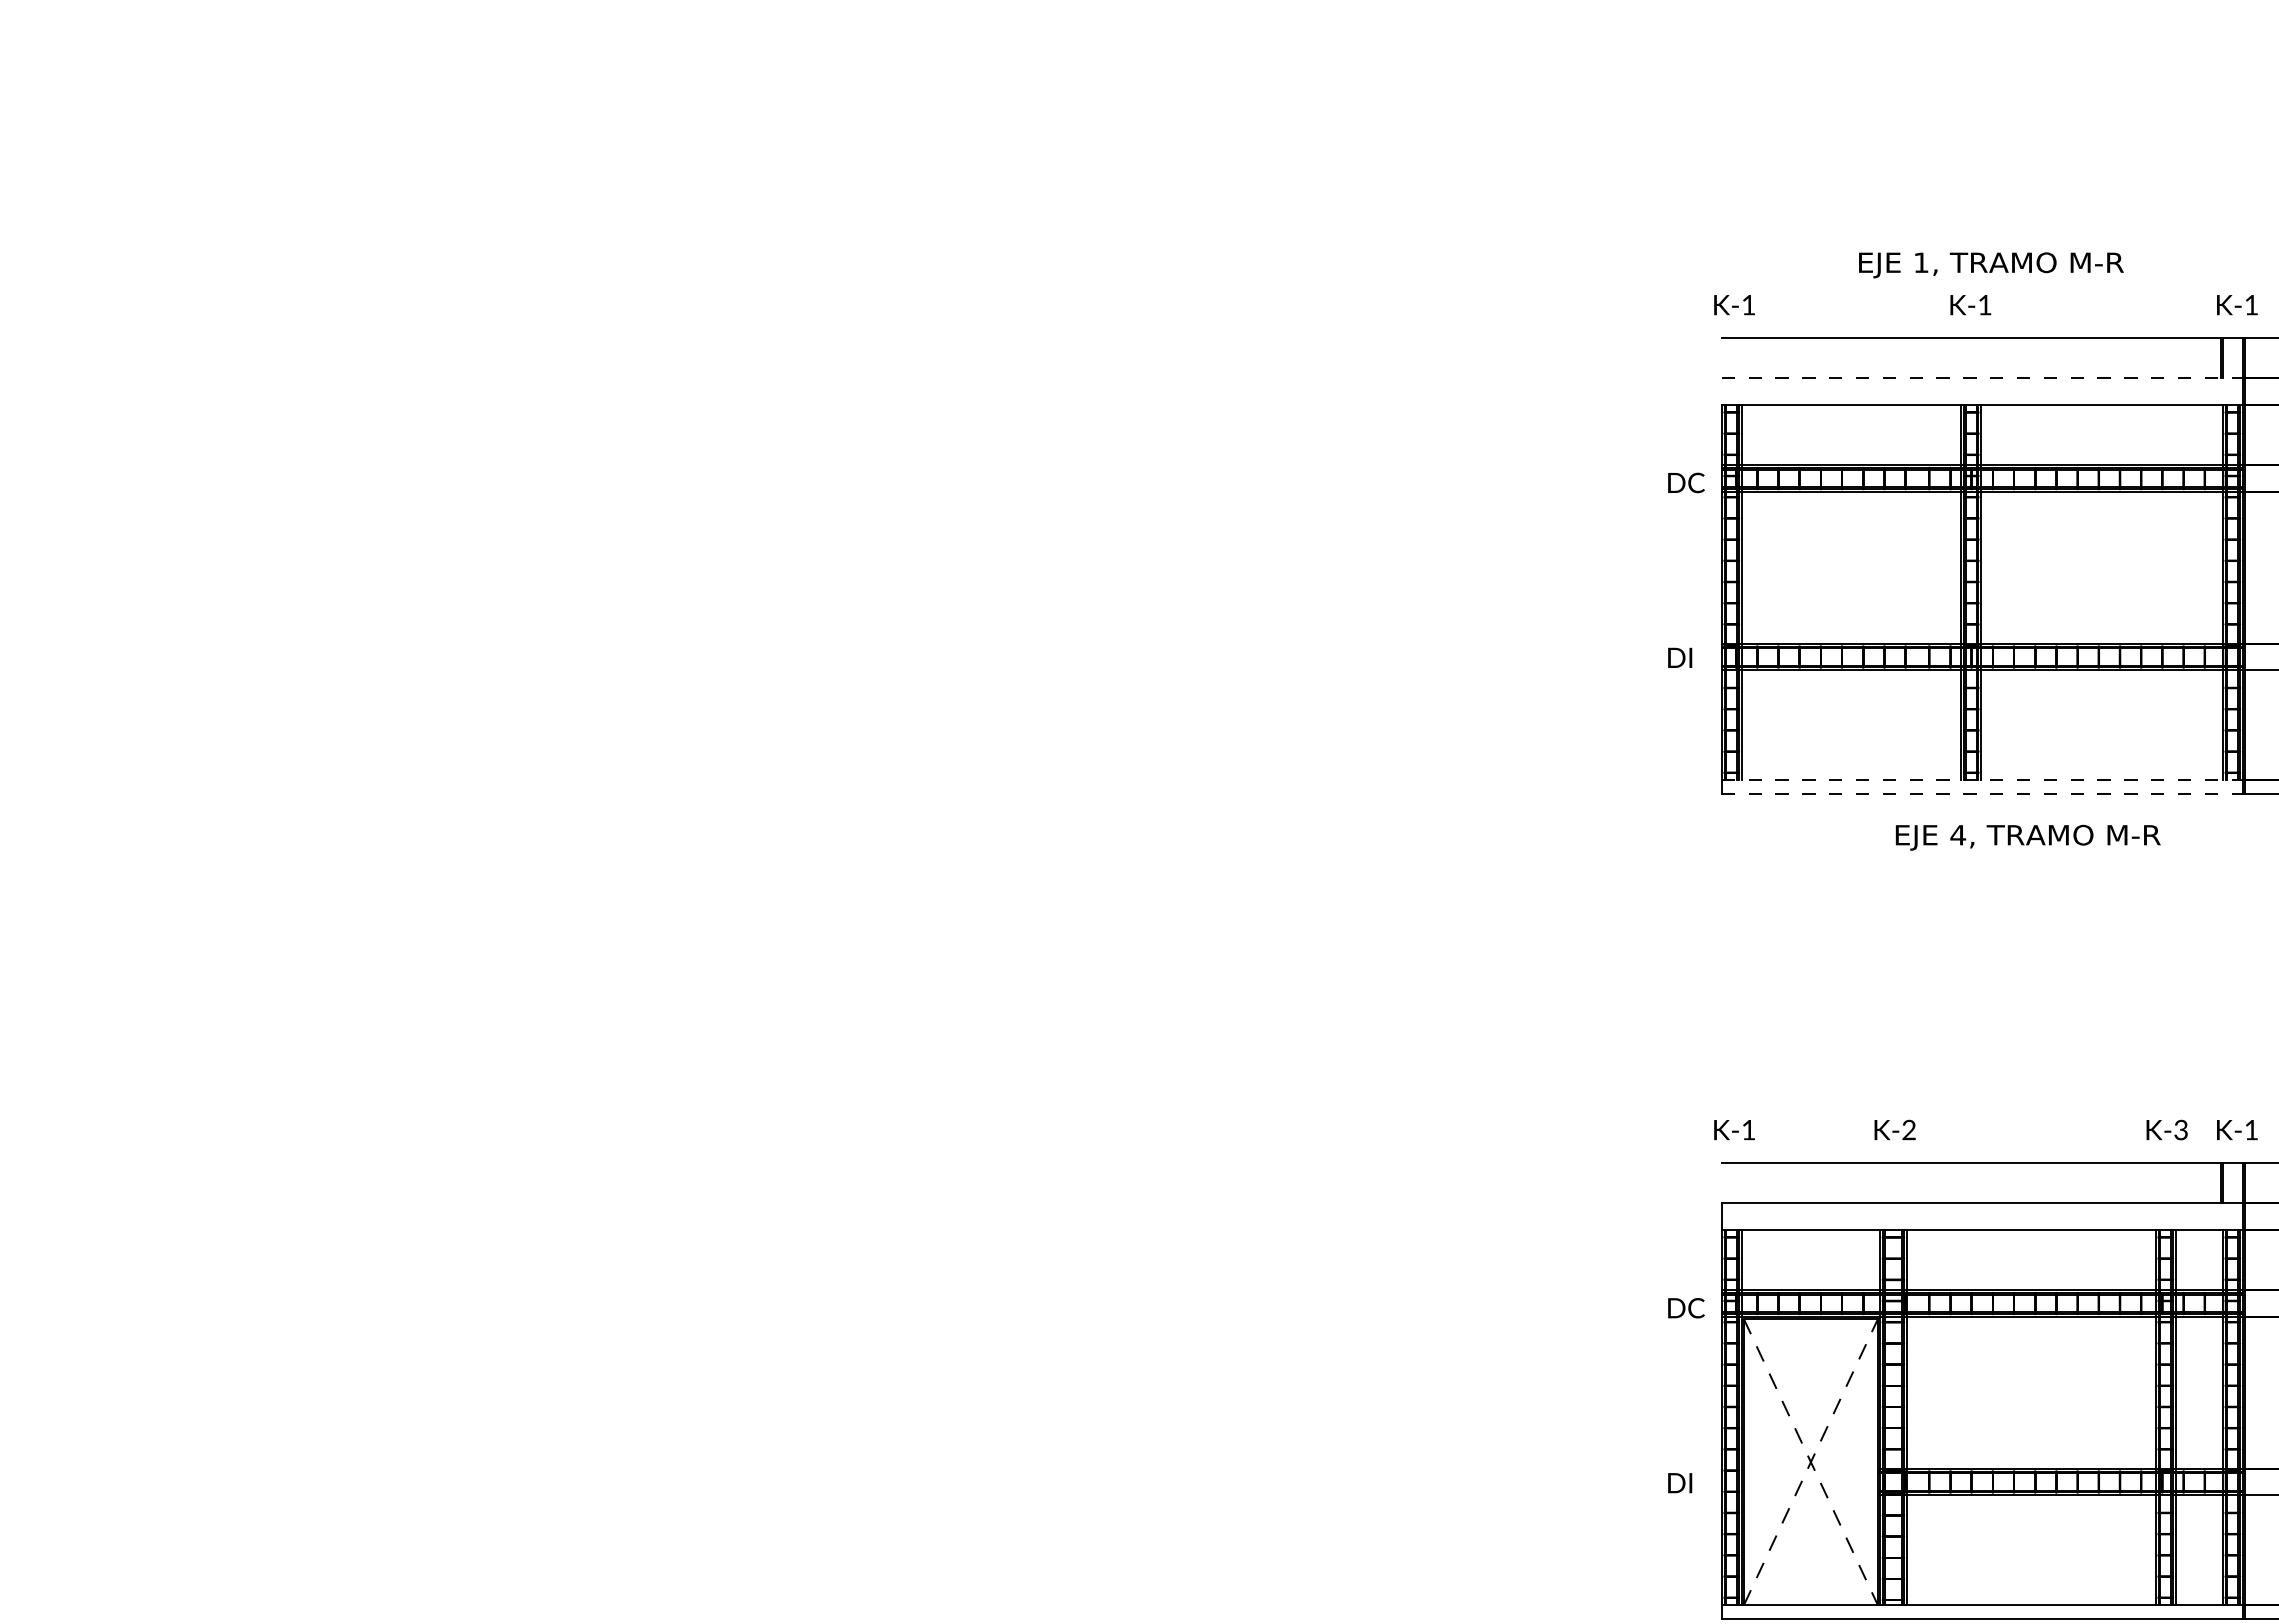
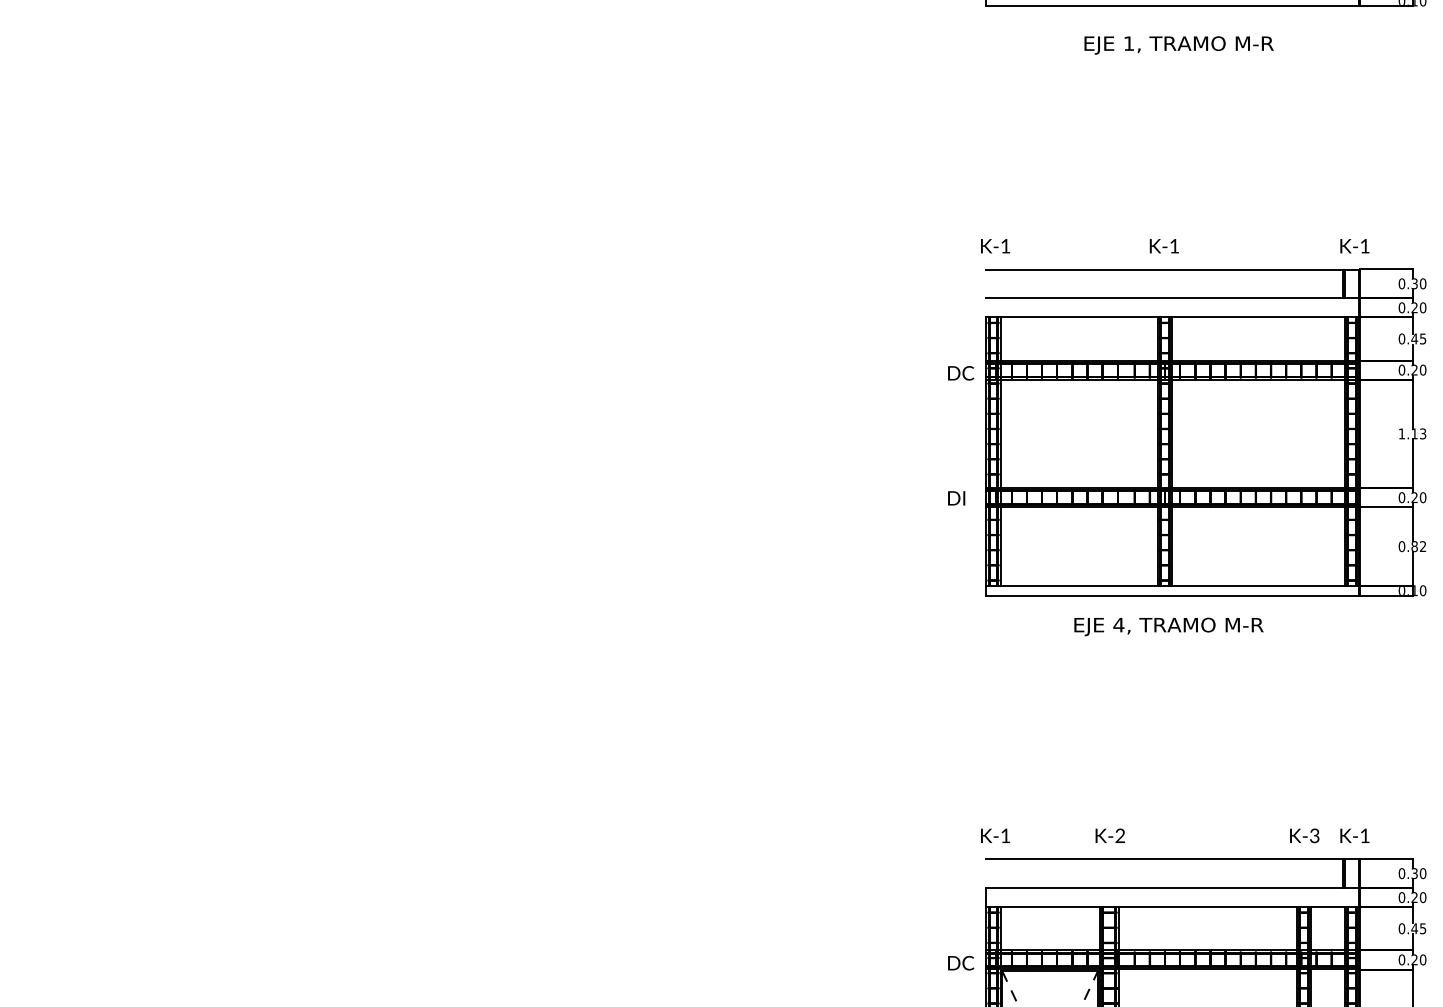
text: (1991, 265) -> (1179, 45), moved
line: (1982, 377) -> (1172, 297), dashed -> solid
line: (1982, 780) -> (1172, 586), dashed -> solid
line: (1983, 793) -> (1173, 595), dashed -> solid
text: (2027, 837) -> (1168, 626), moved

